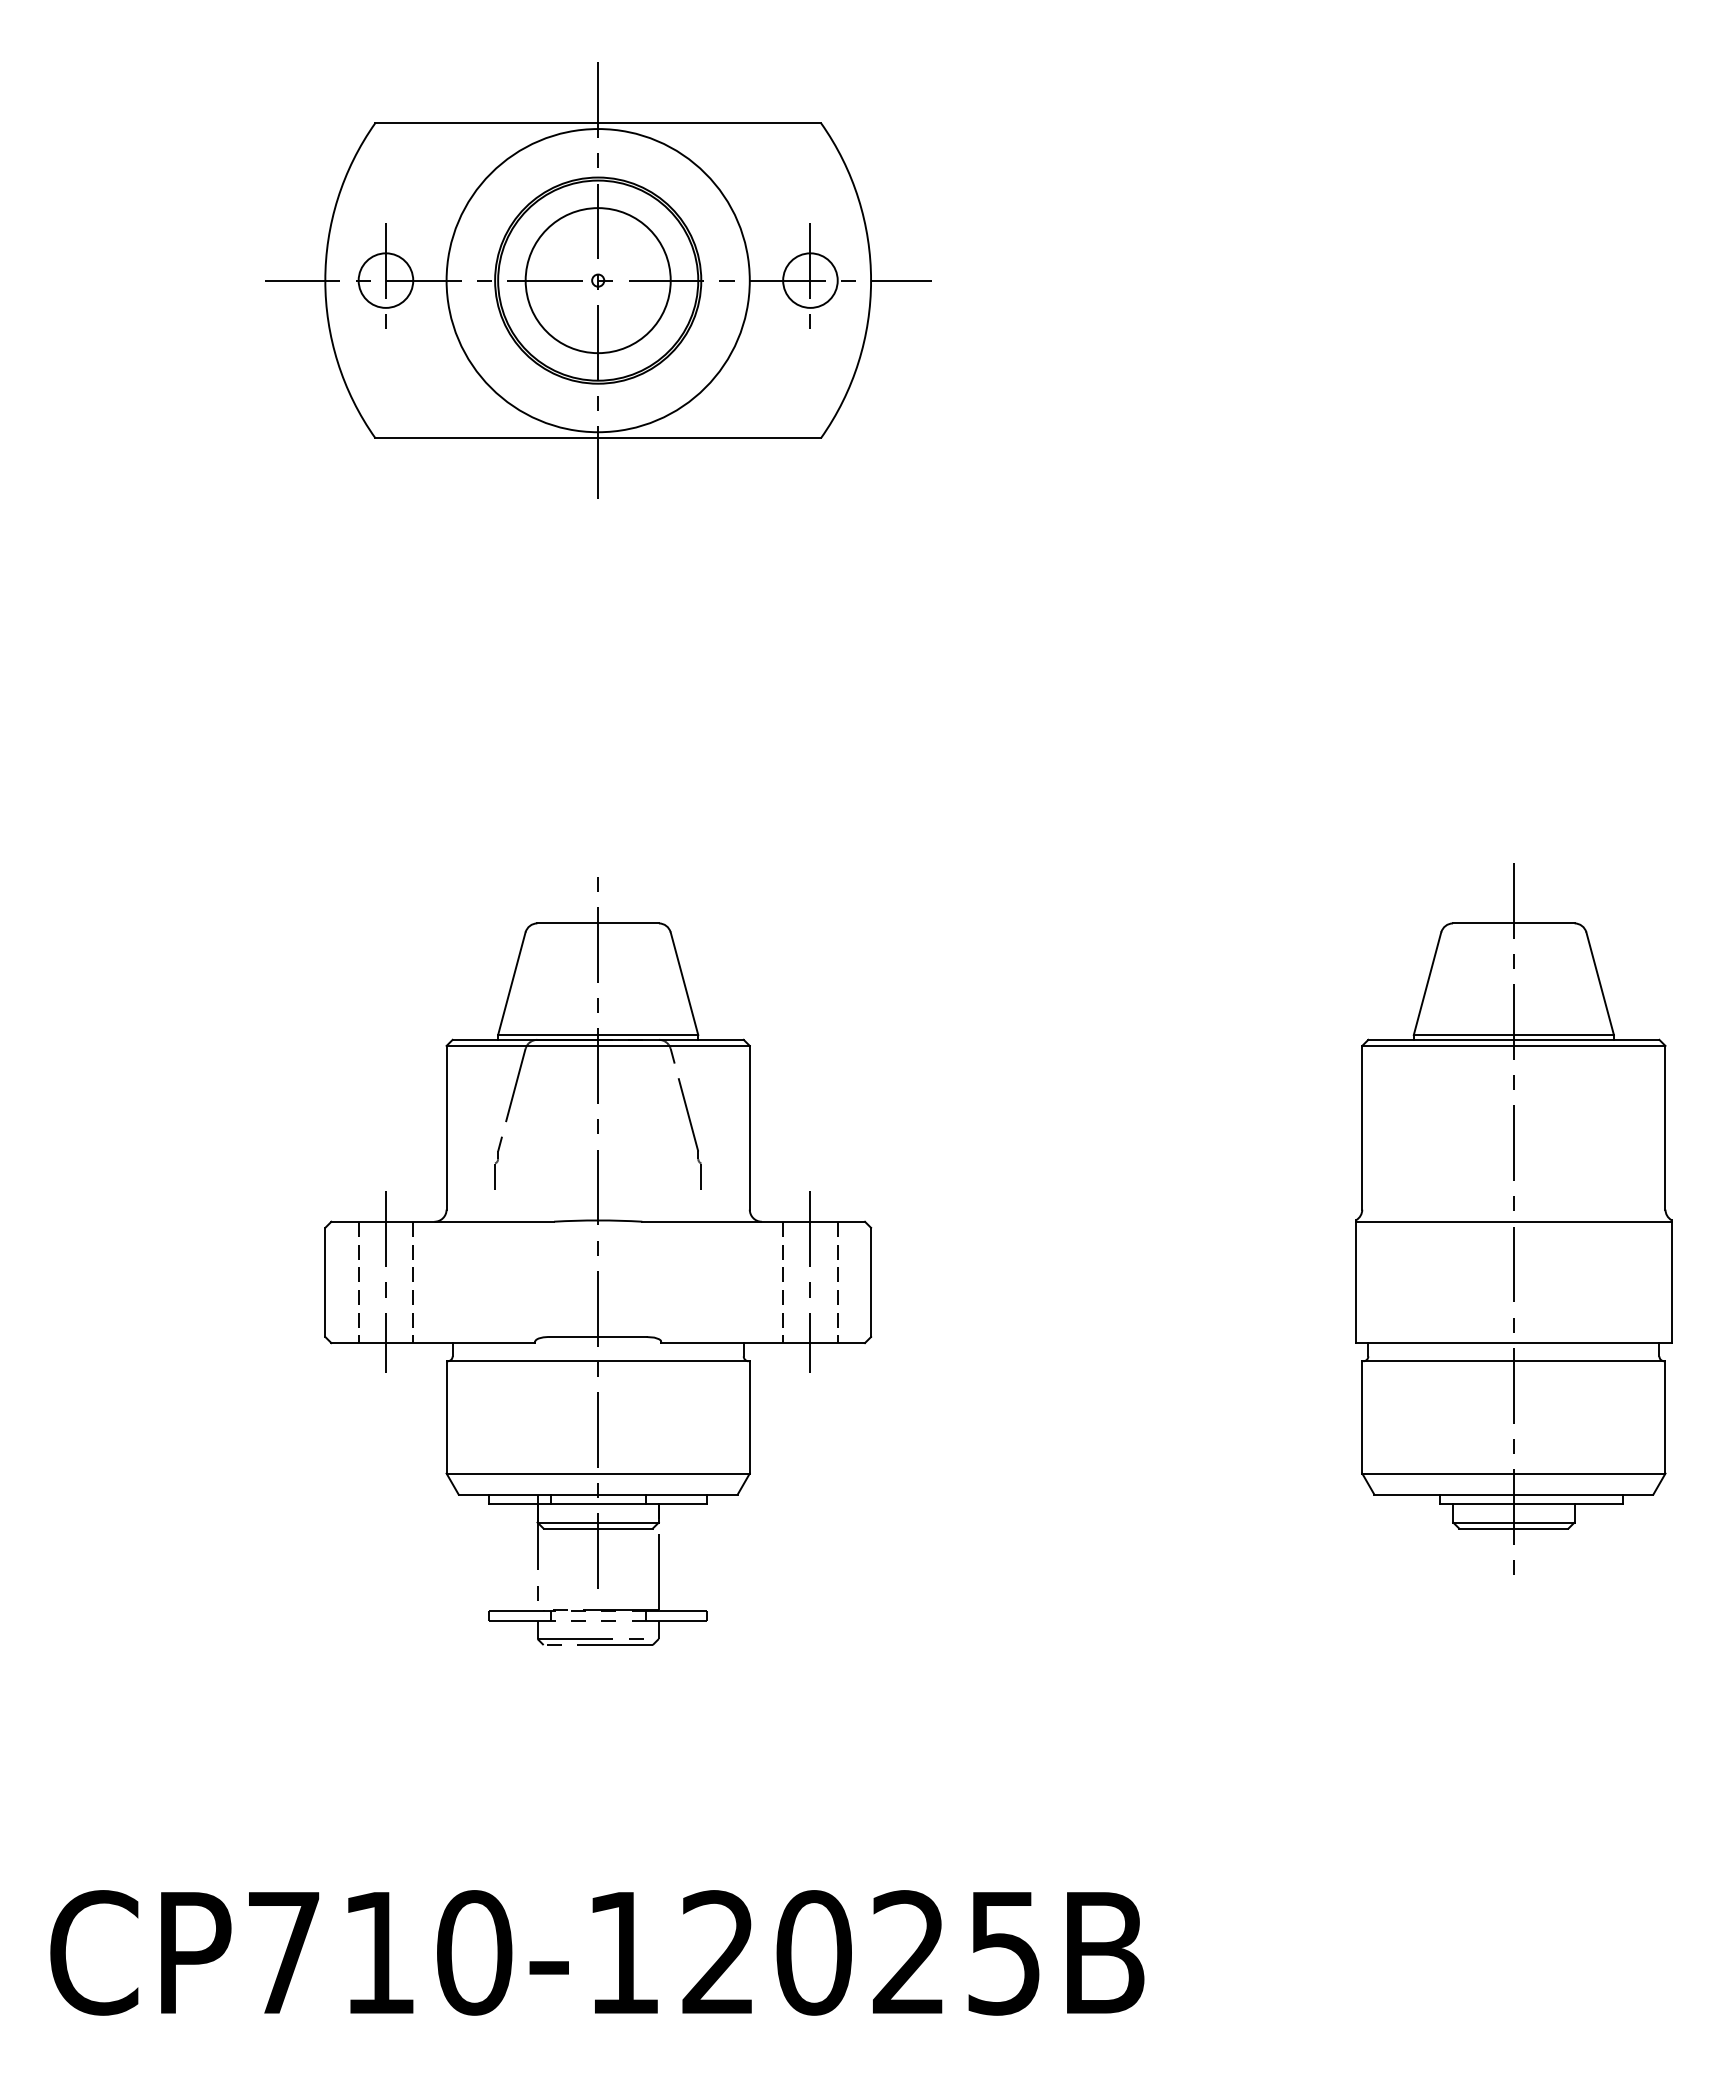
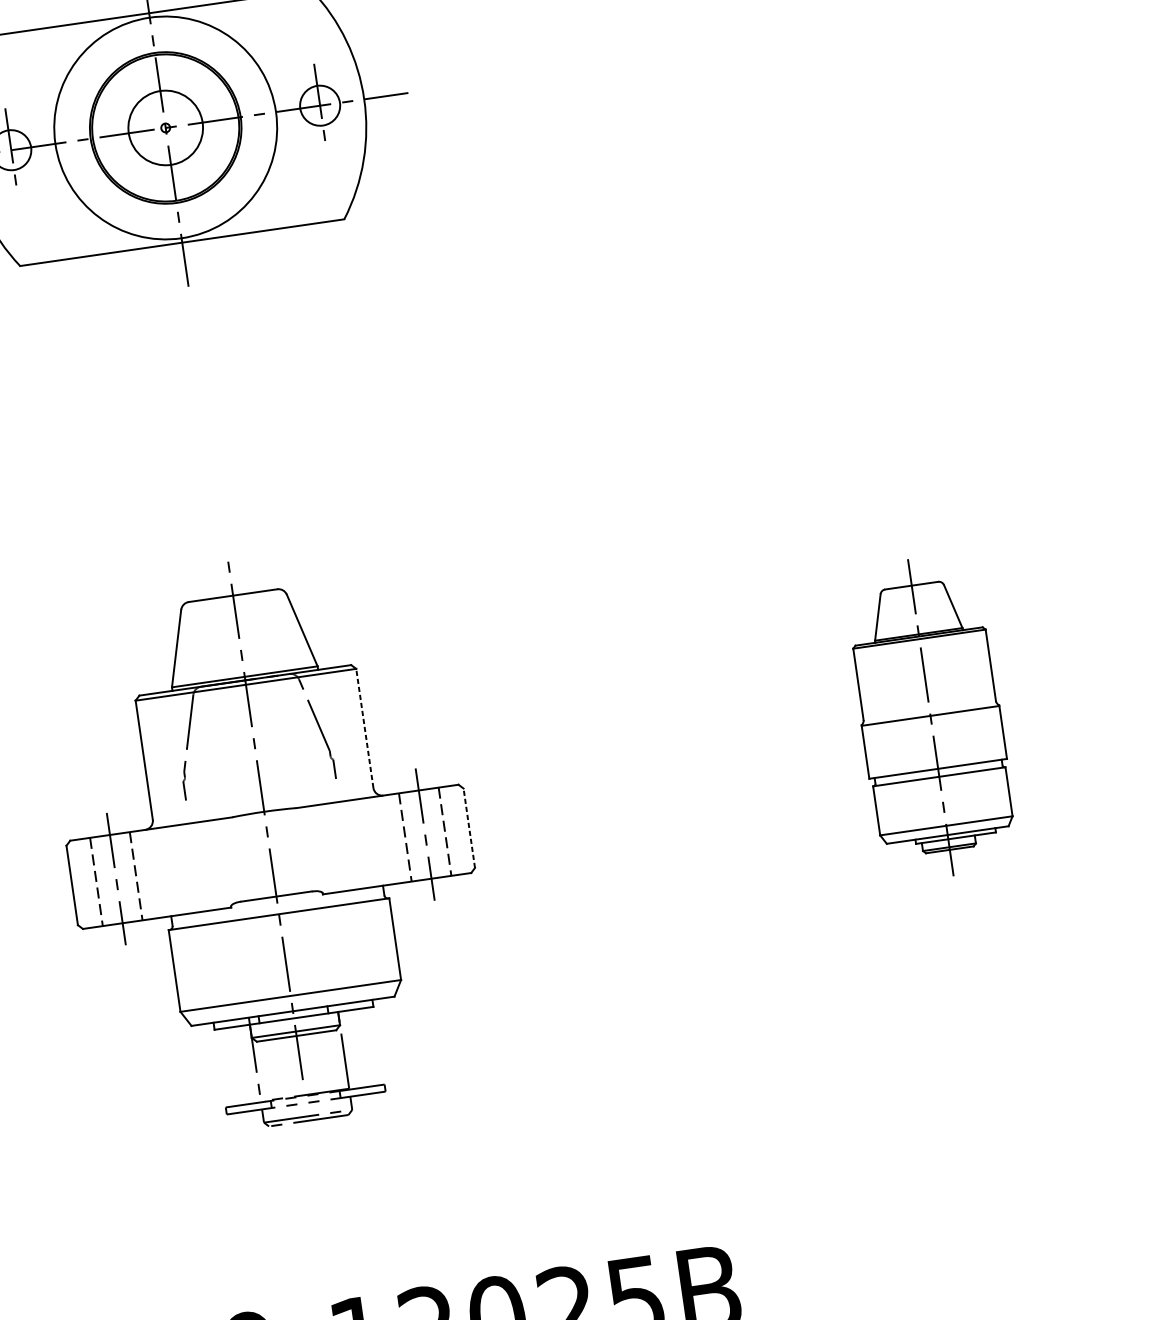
circle: (597, 280) -> (165, 127), size x0.7
line: (749, 1127) -> (364, 728), solid -> dashed
part: (1513, 1218) -> (930, 714), size x0.6
line: (871, 1282) -> (469, 828), solid -> dashed

